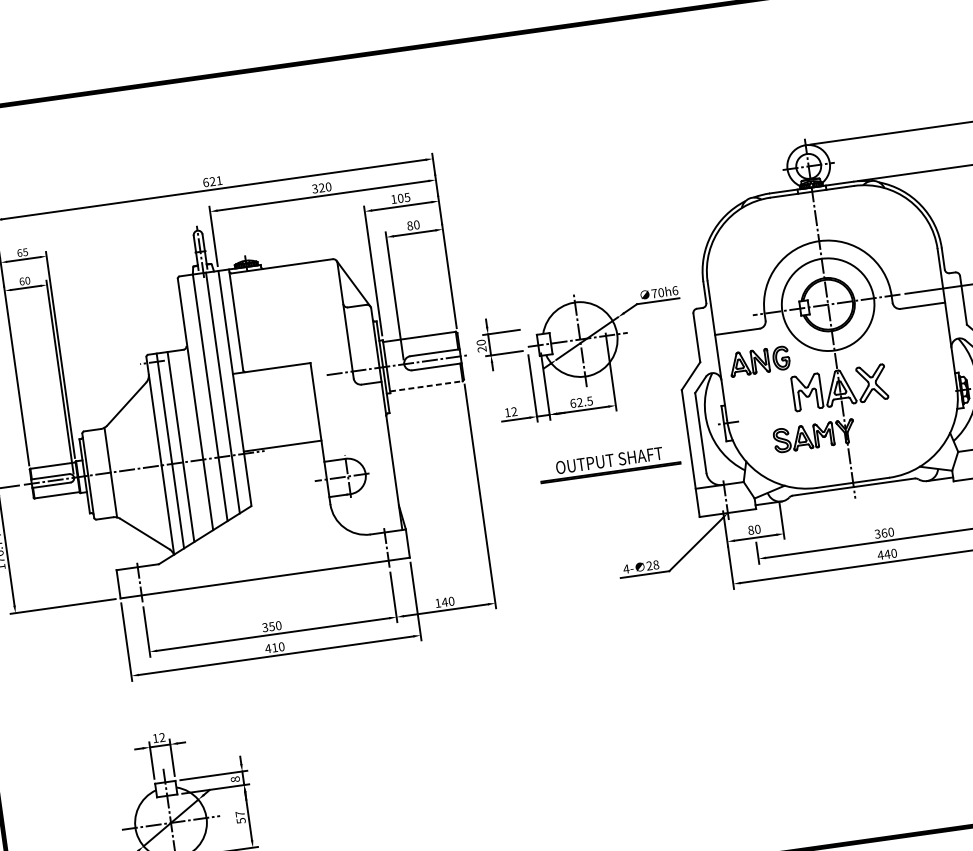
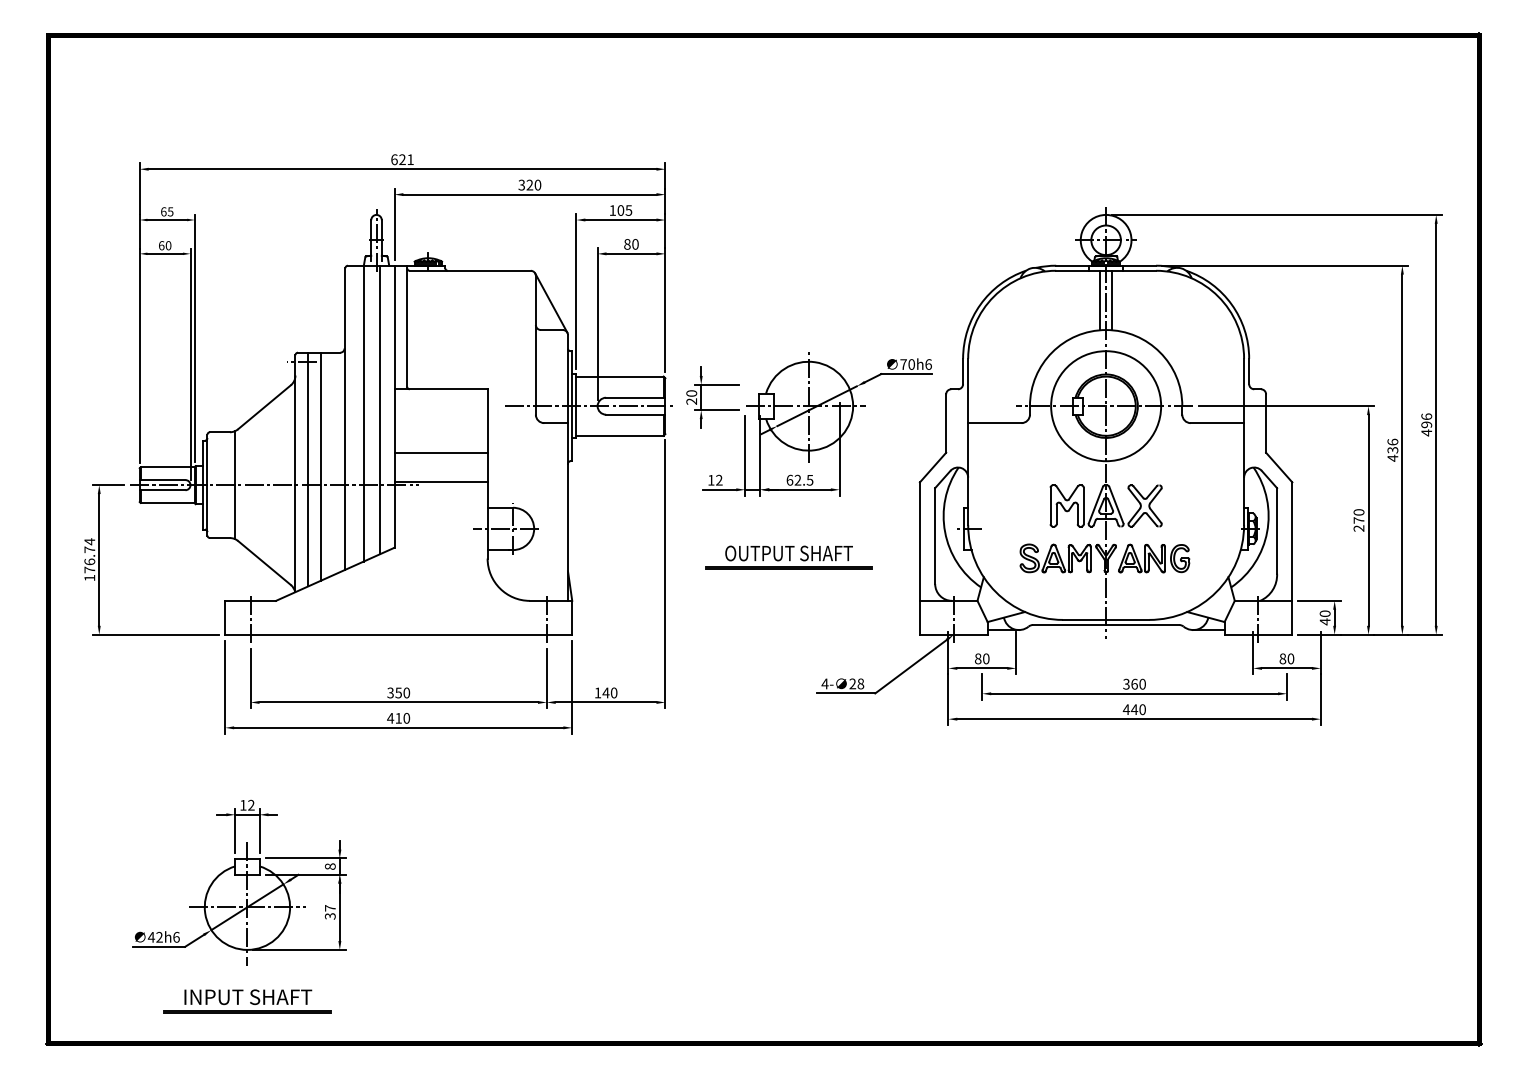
line: (821, 215) -> (1112, 300), added
line: (811, 217) -> (1100, 300), added
part: (759, 361) -> (1154, 558), moved
line: (426, 386) -> (620, 435), dashed -> solid
line: (278, 421) -> (440, 452), added
part: (609, 464) -> (788, 557), moved
text: (240, 821) -> (329, 916), 57 -> 37

